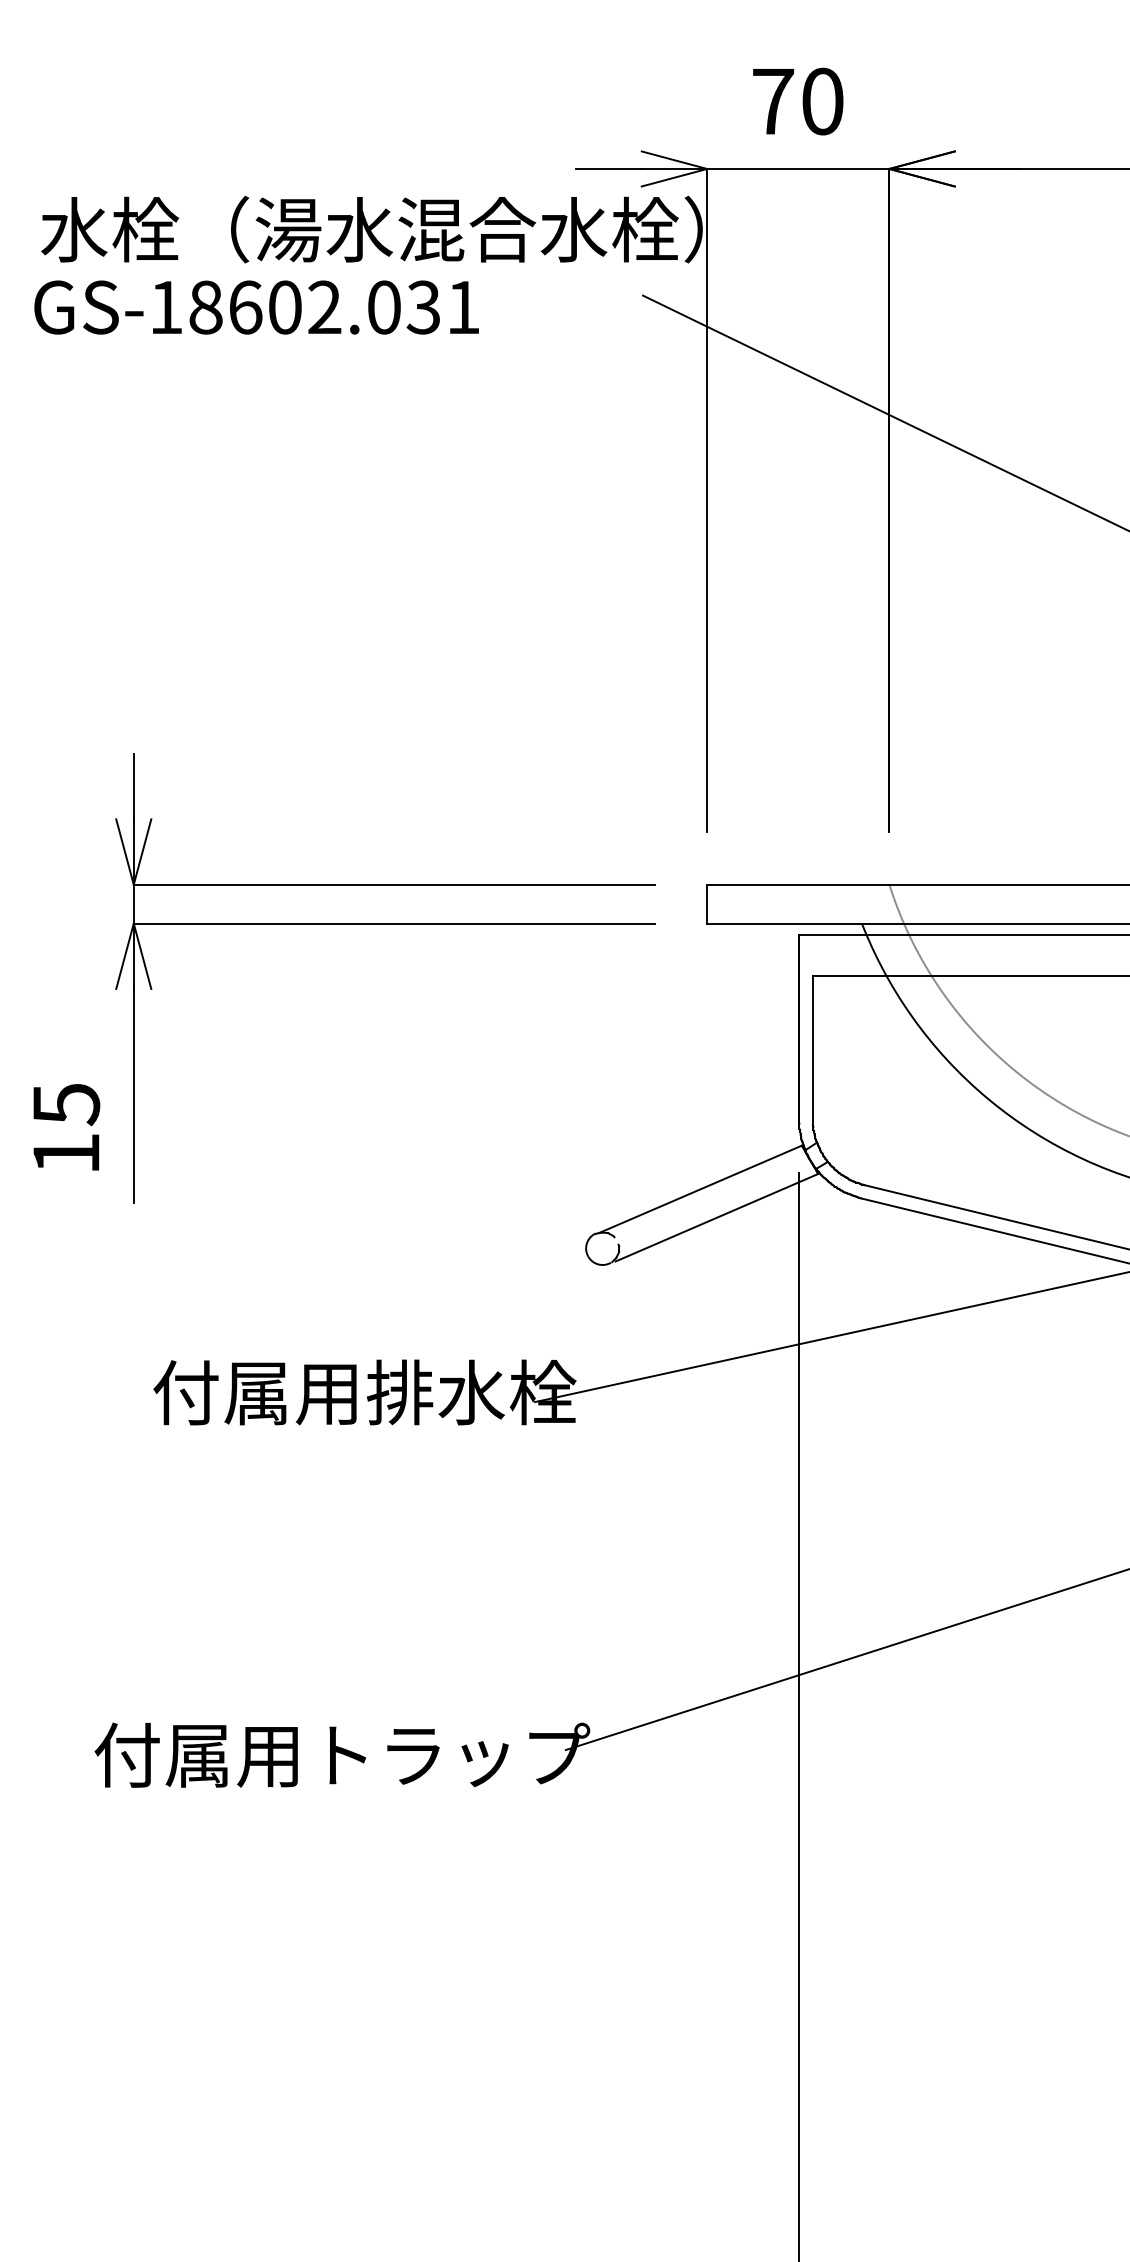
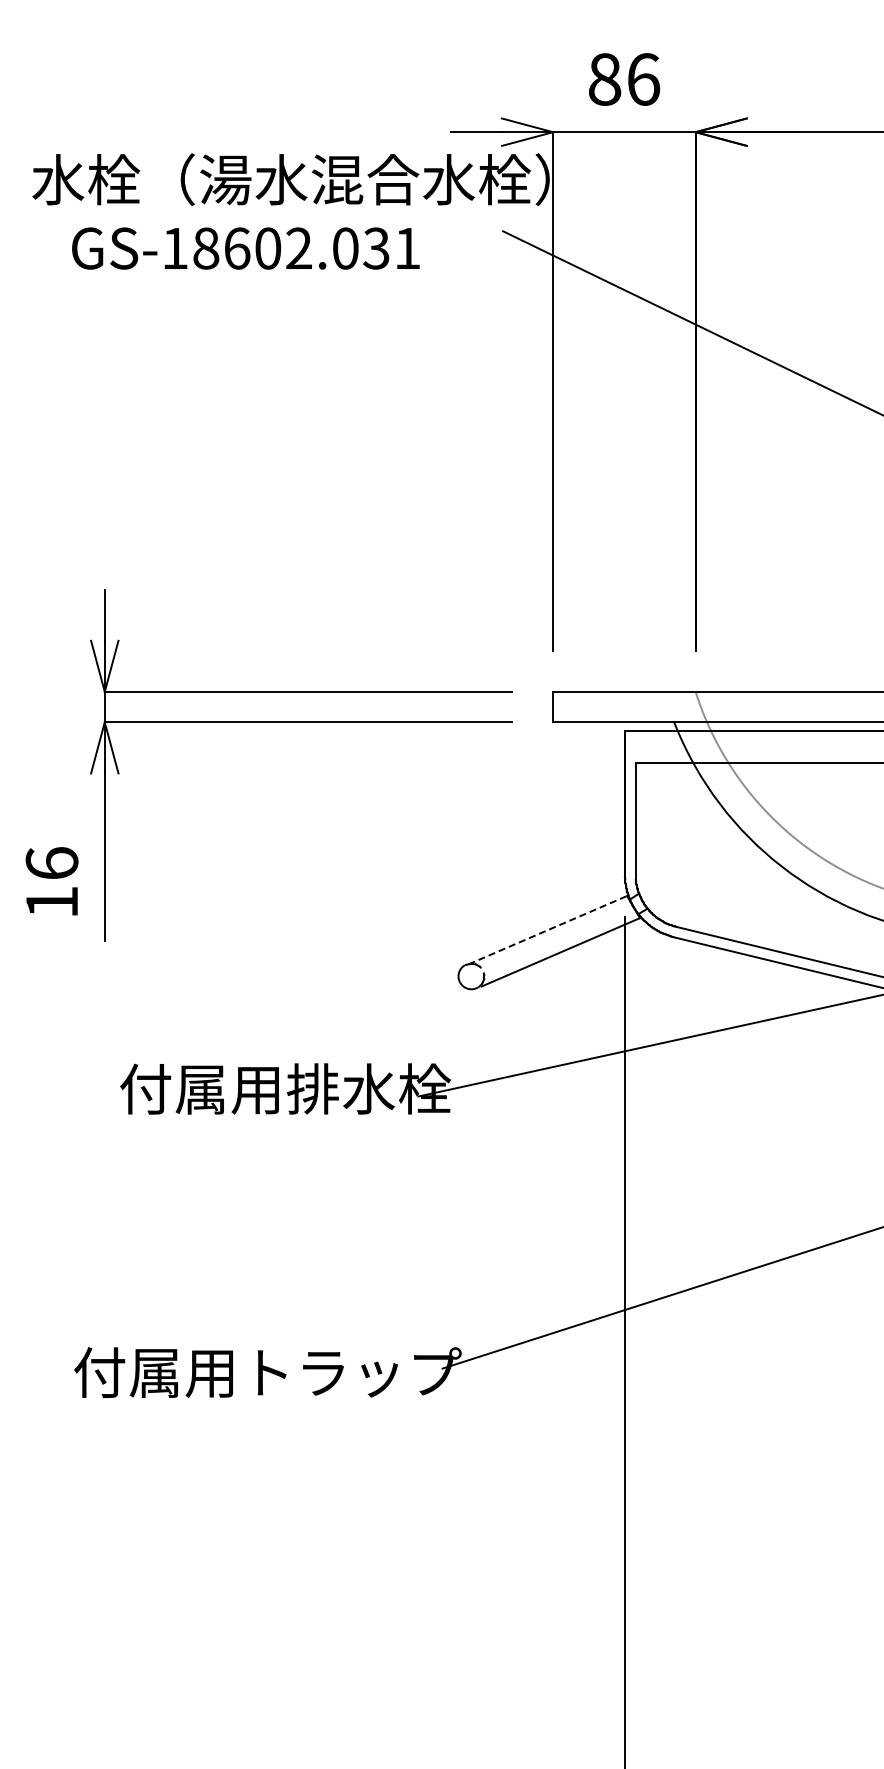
text: (798, 101) -> (624, 79), 70 -> 86
text: (256, 307) -> (245, 248), moved
text: (65, 1104) -> (51, 863), 15 -> 16
line: (701, 1188) -> (548, 929), solid -> dashed

